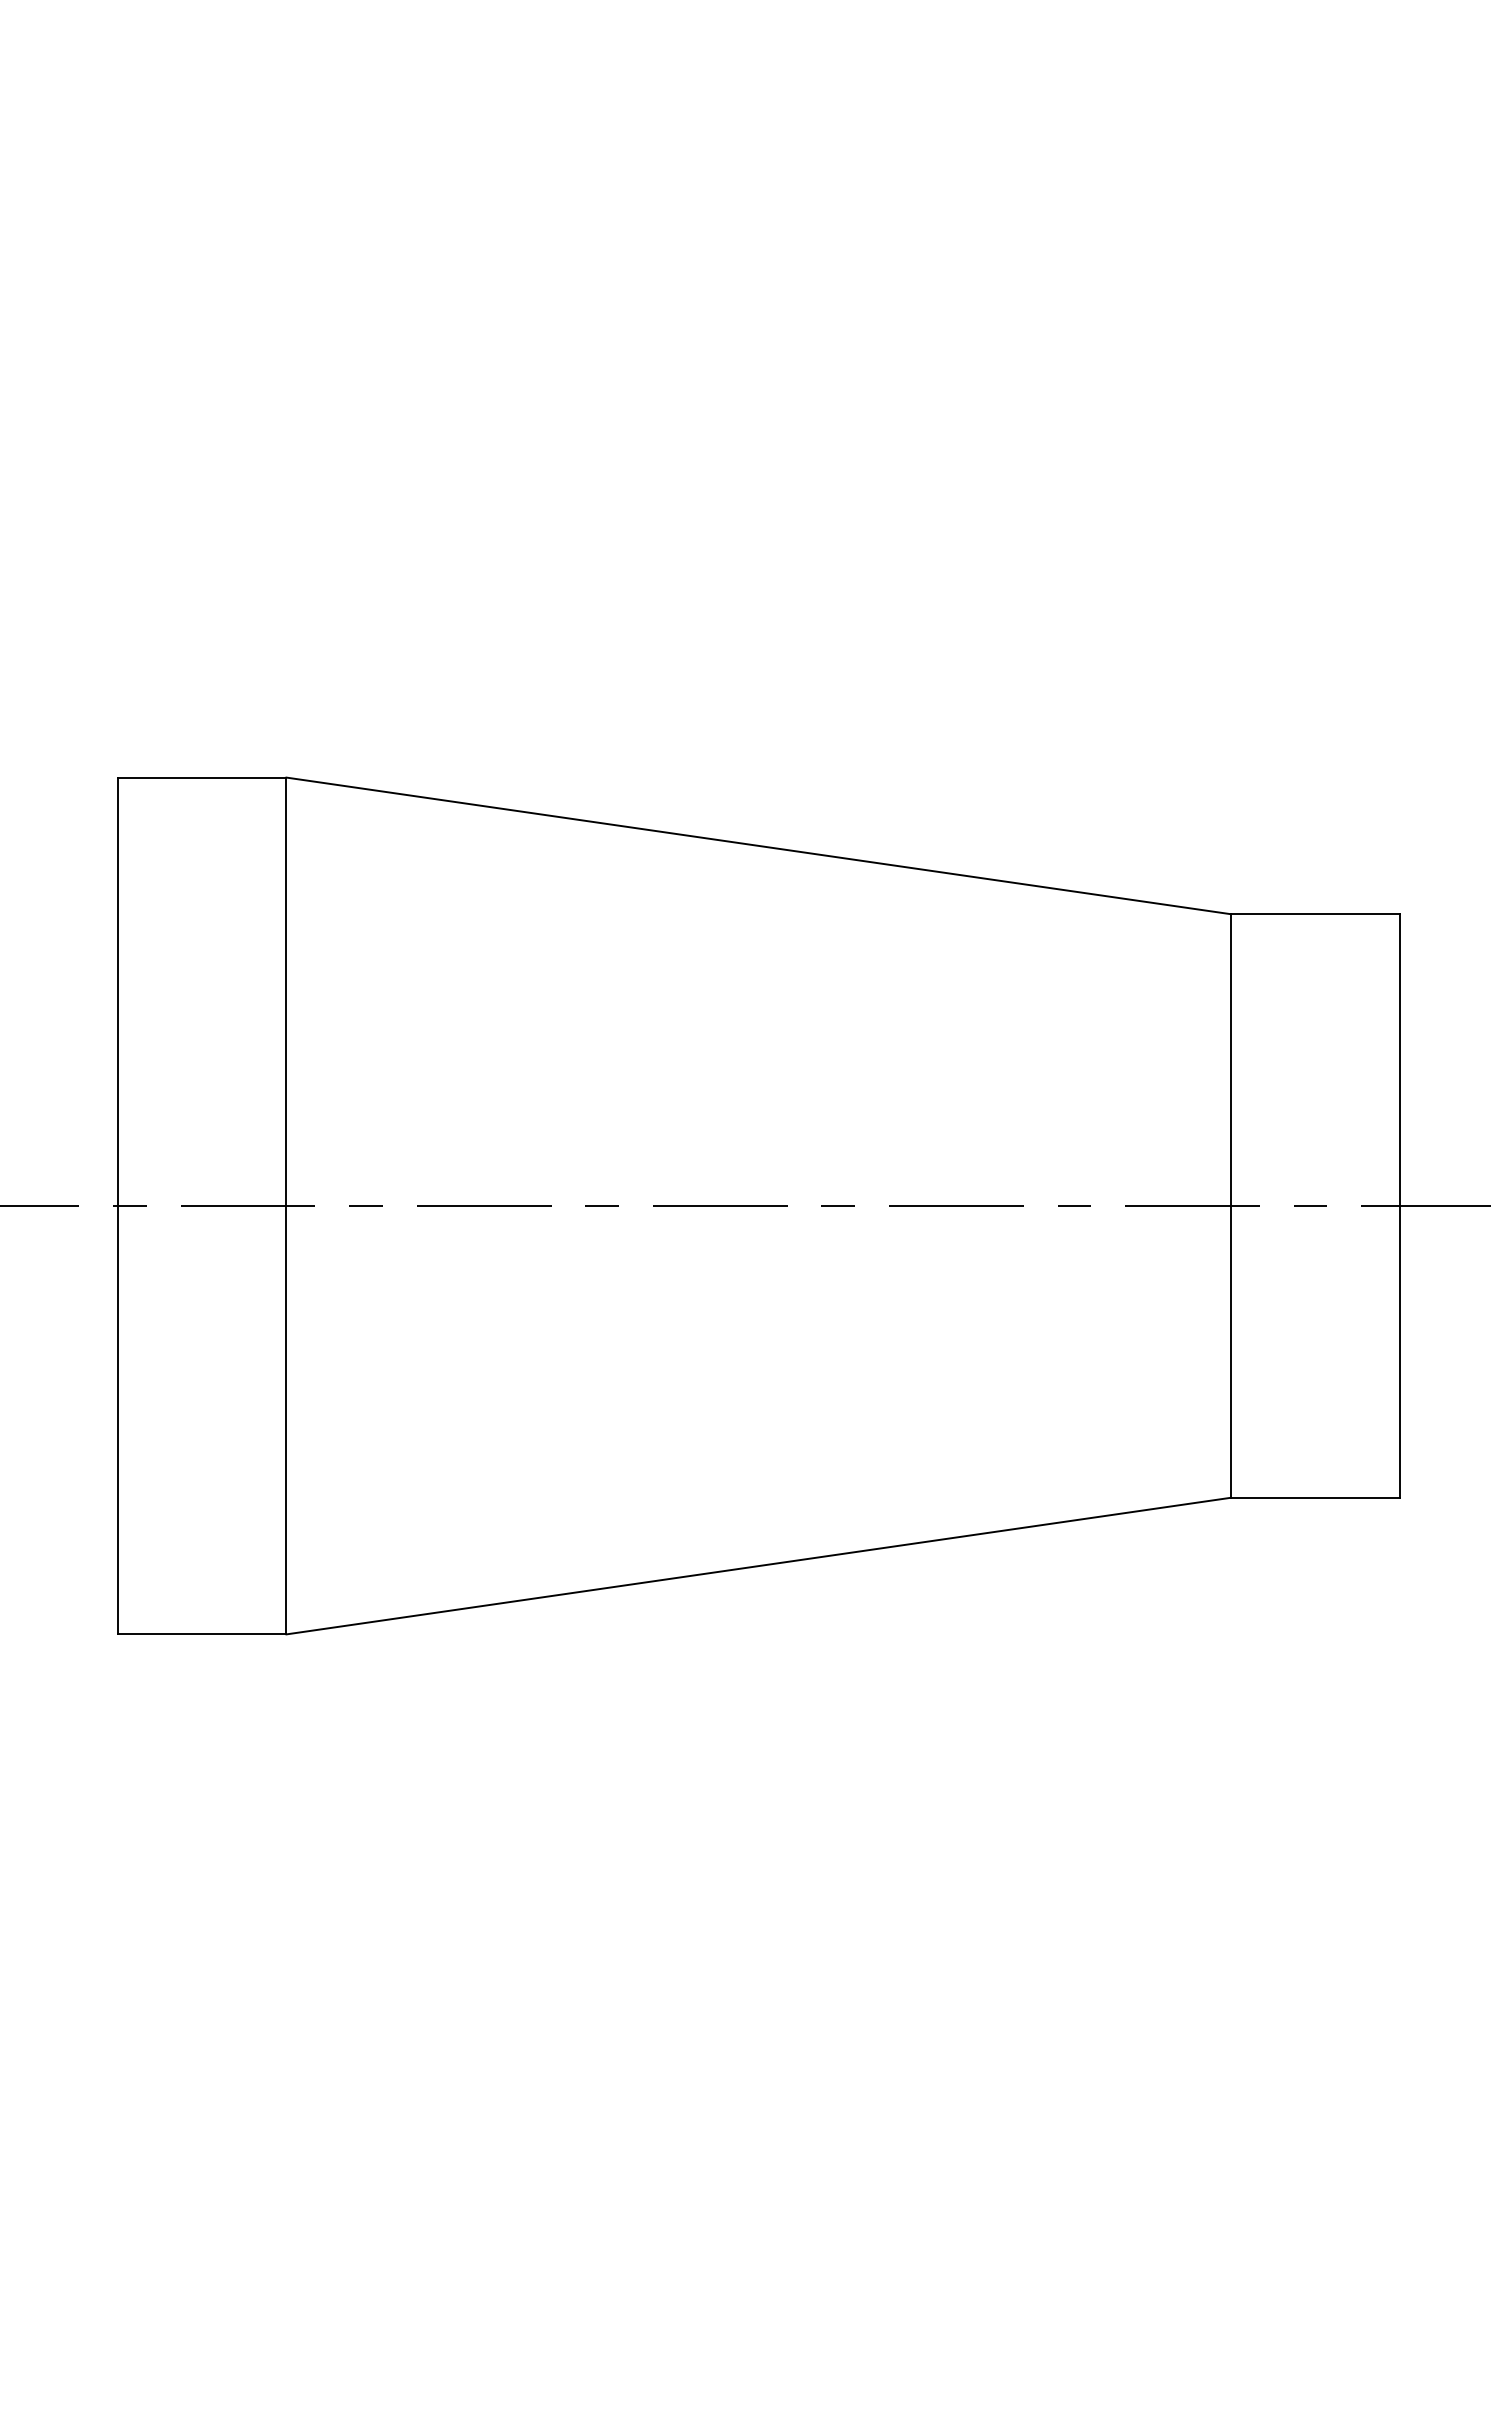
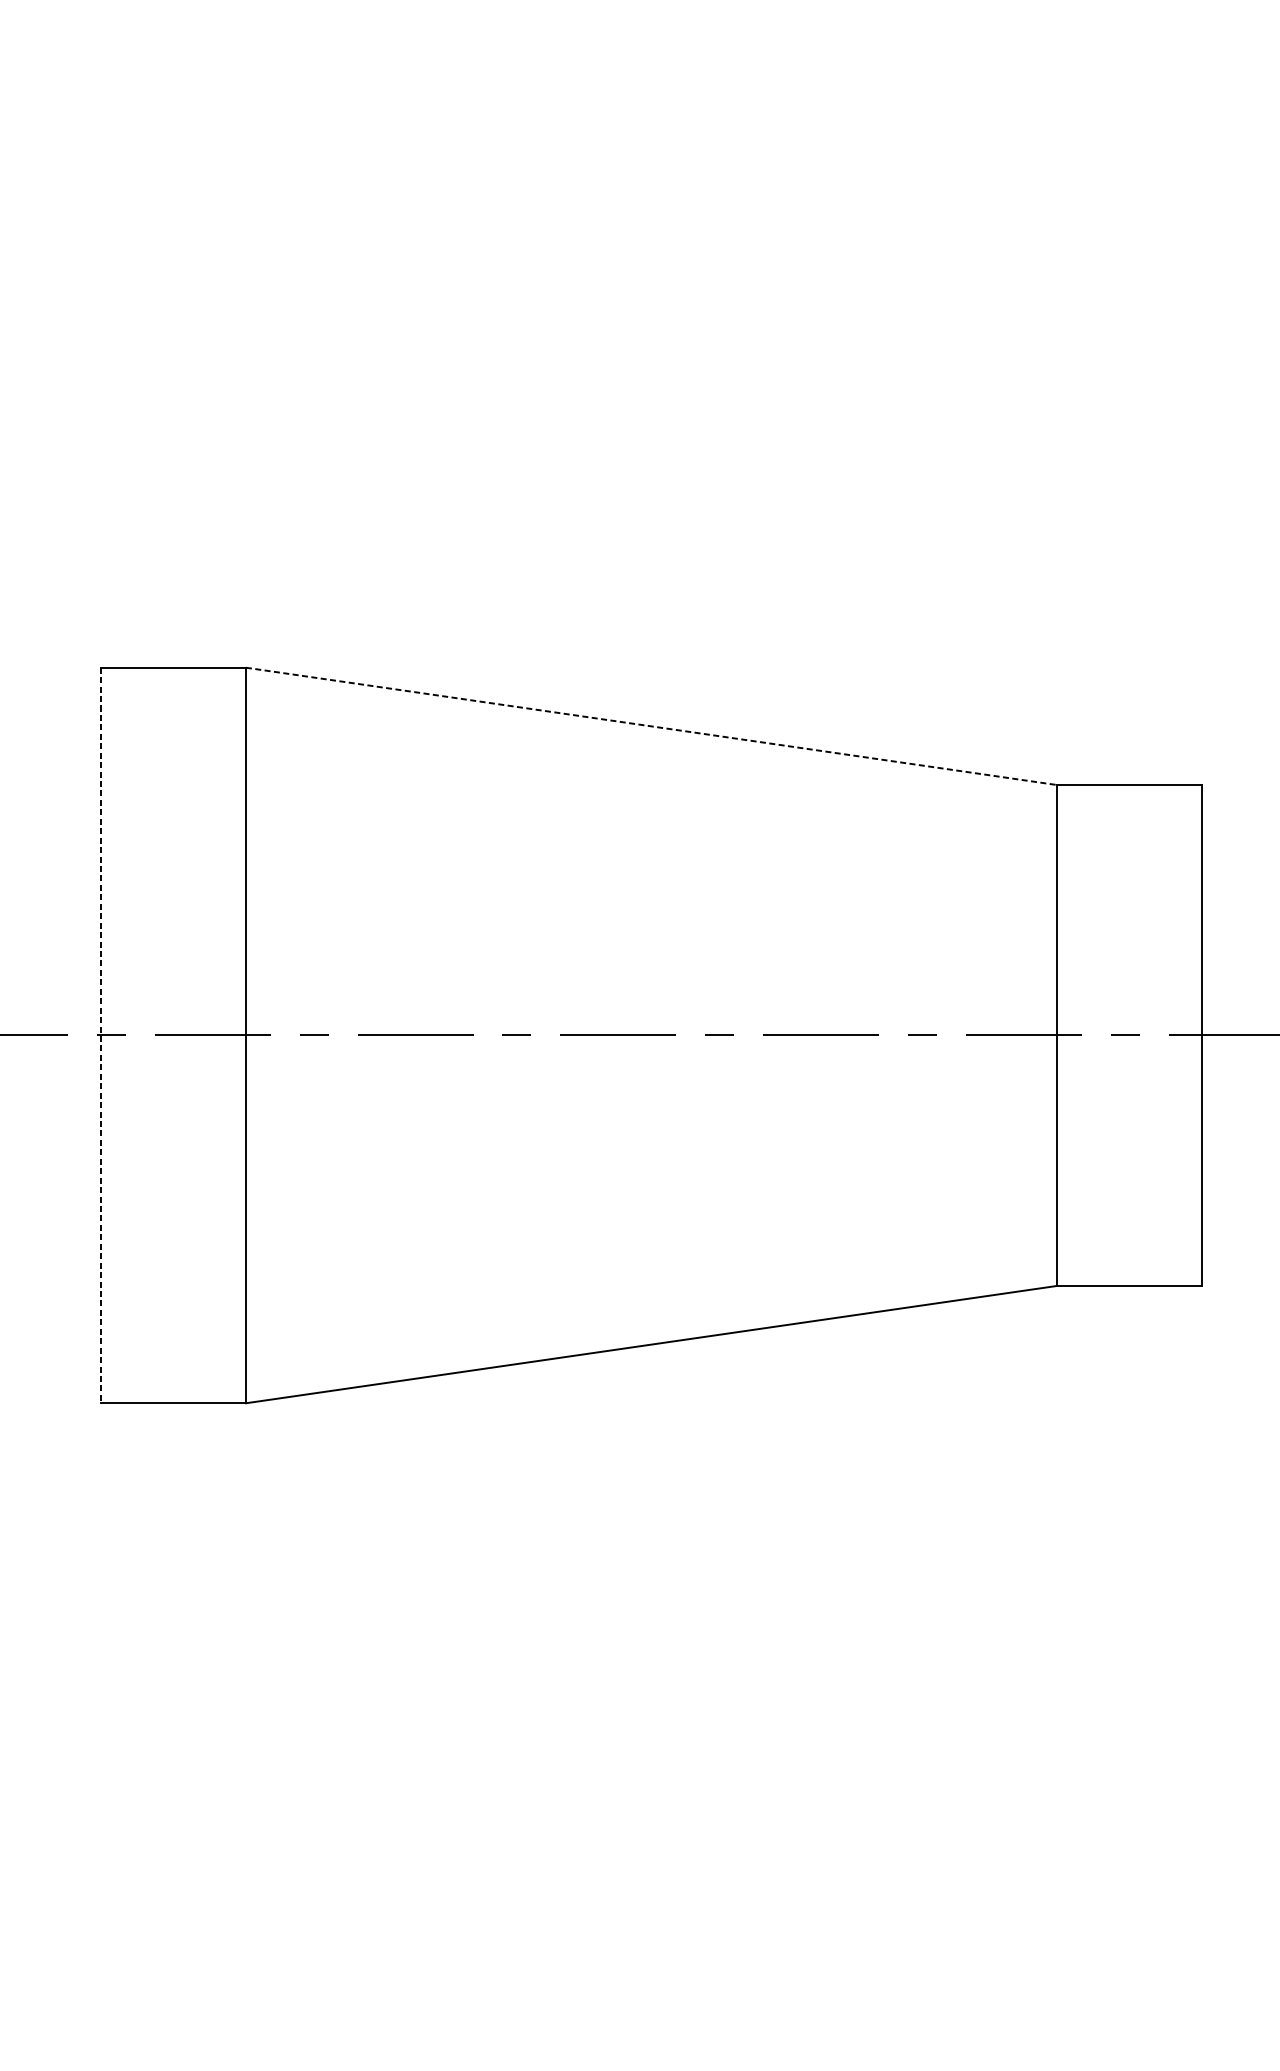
line: (759, 845) -> (652, 726), solid -> dashed
line: (117, 1206) -> (100, 1035), solid -> dashed

